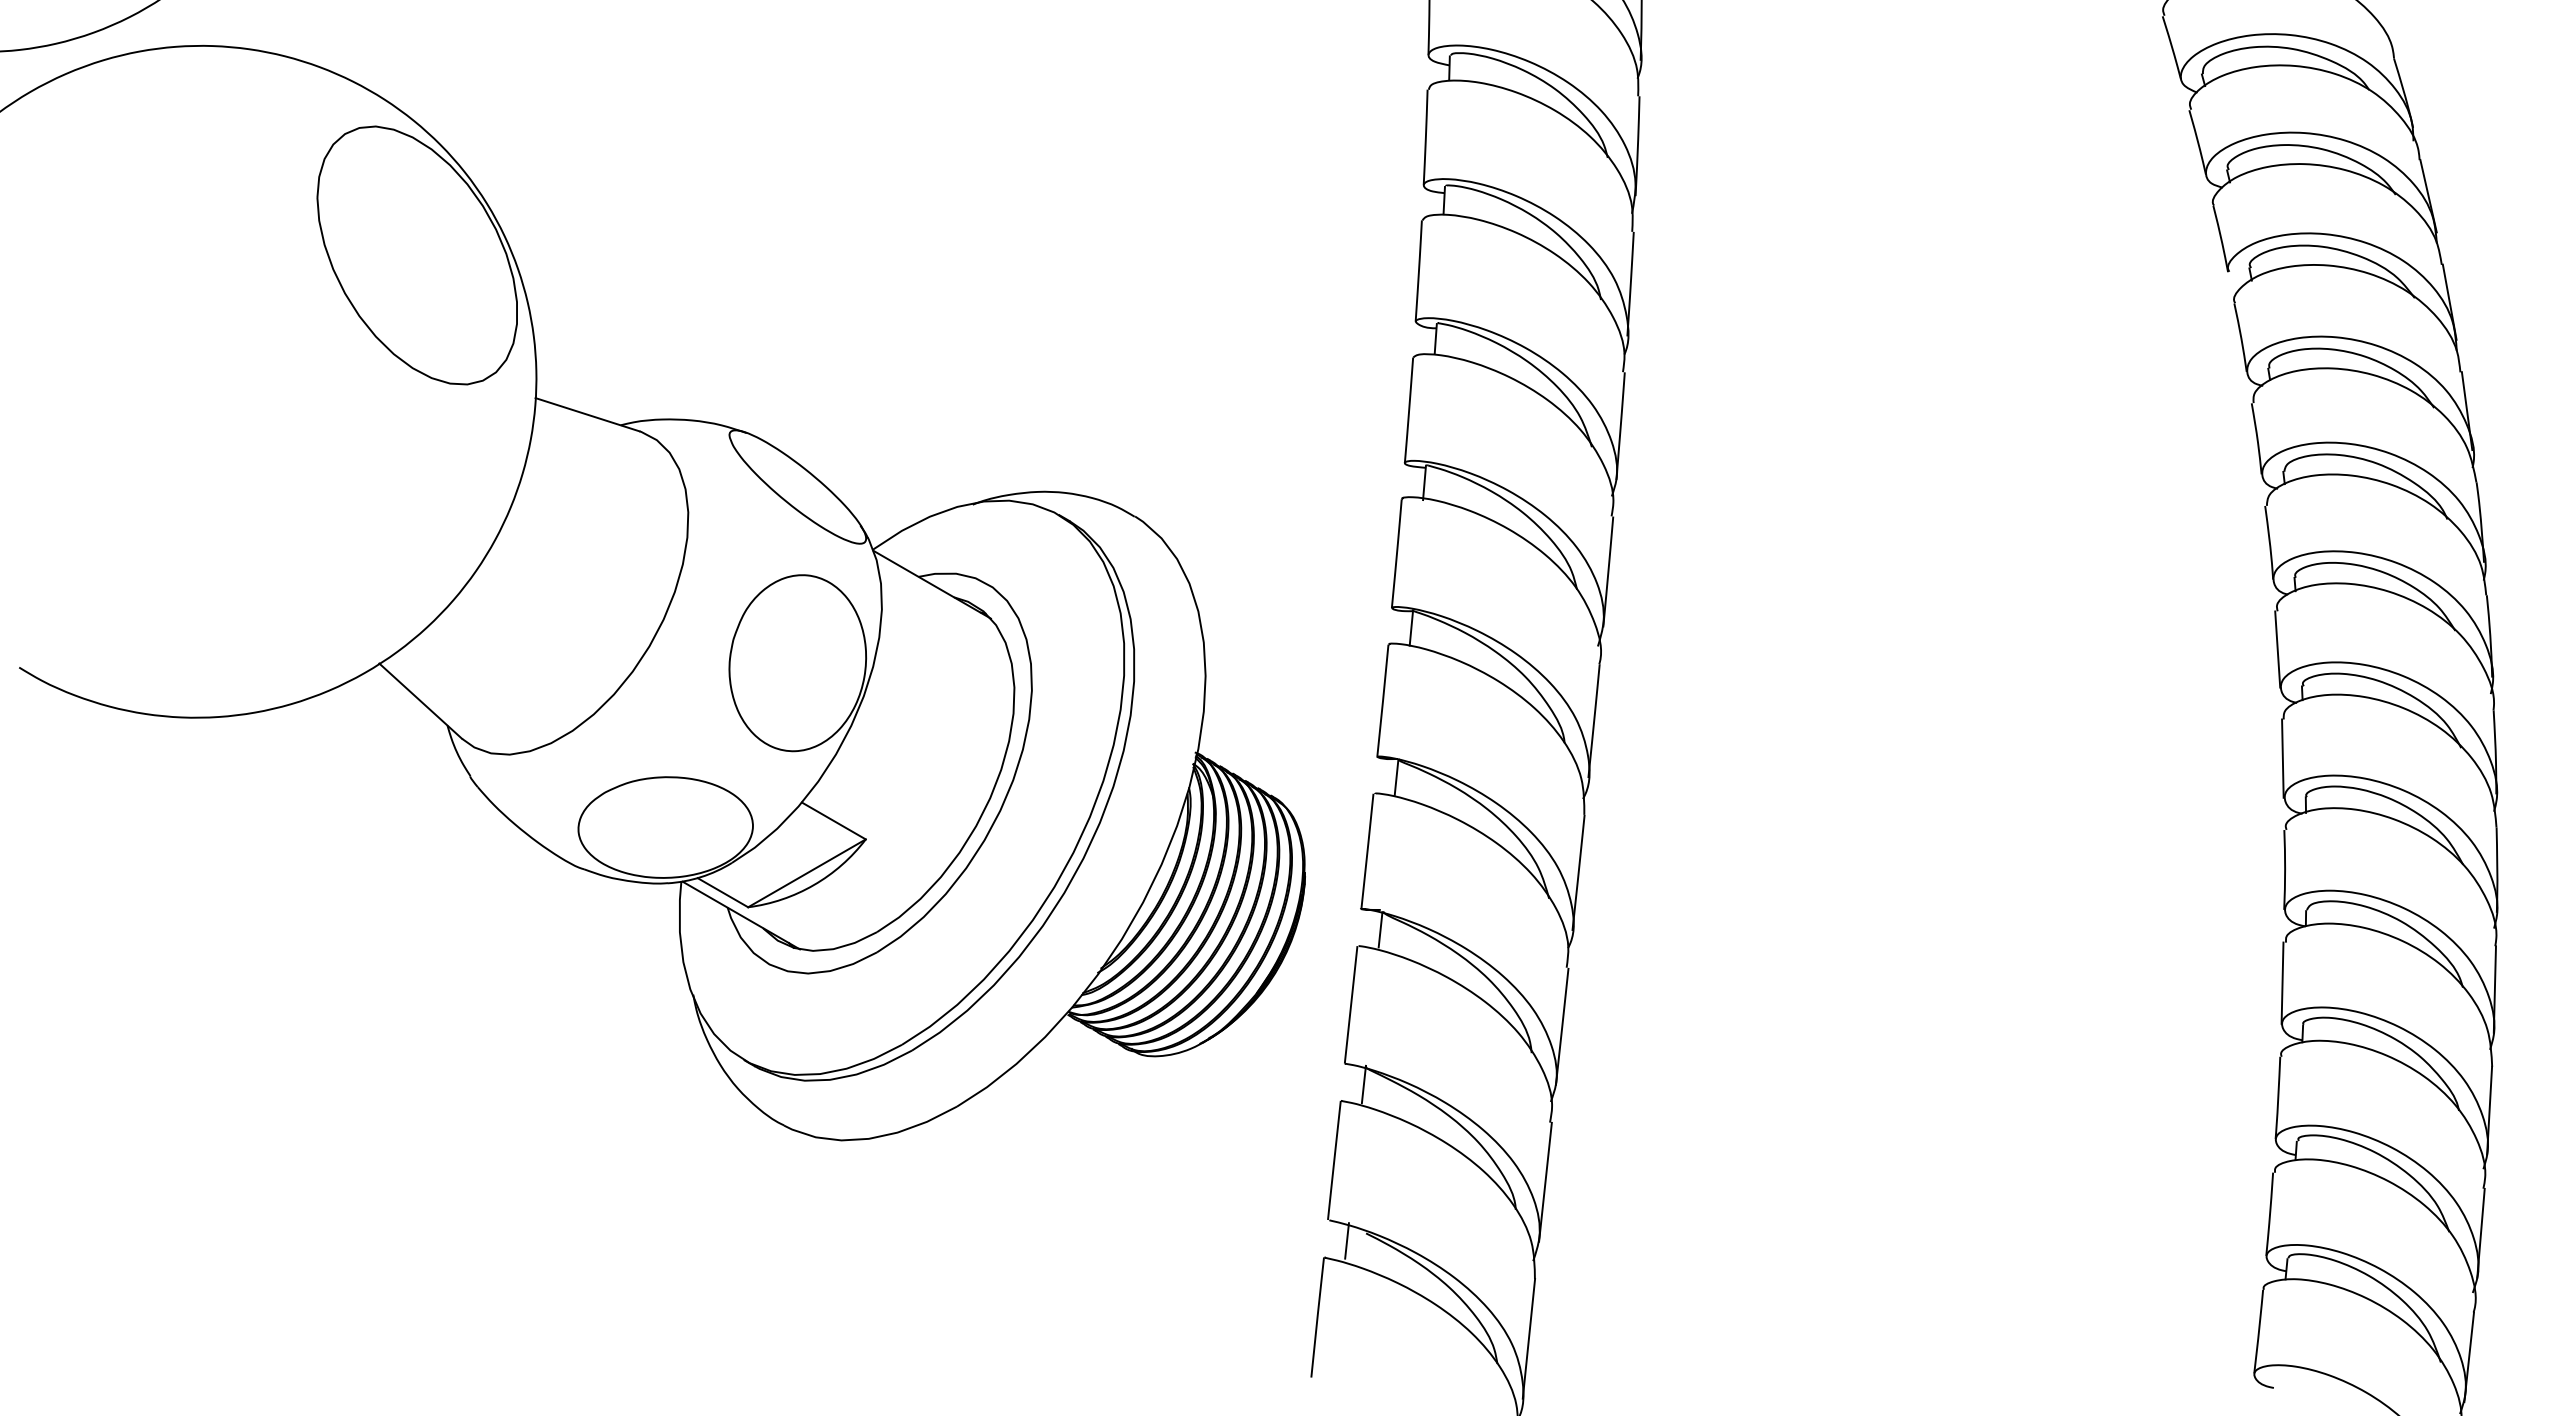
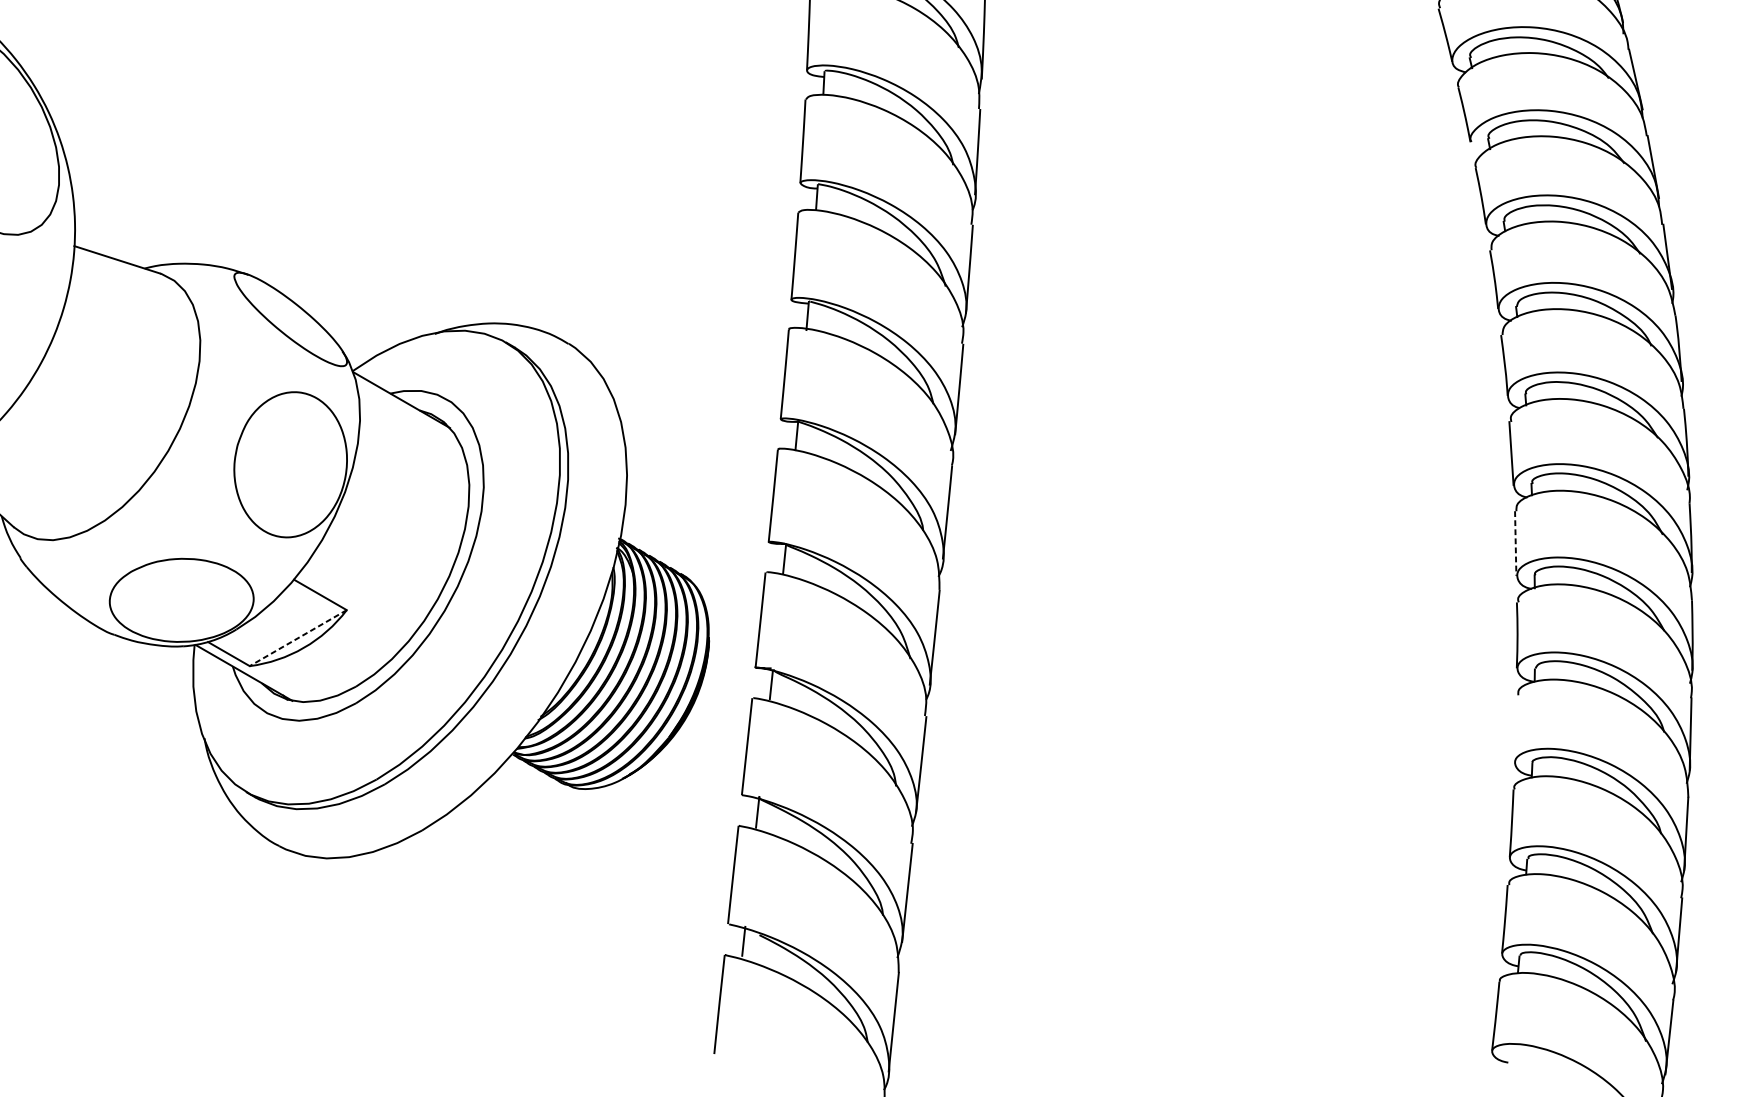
line: (2282, 759) -> (1515, 544), solid -> dashed
line: (806, 873) -> (297, 638), solid -> dashed
line: (2282, 982) -> (1515, 728), removed

